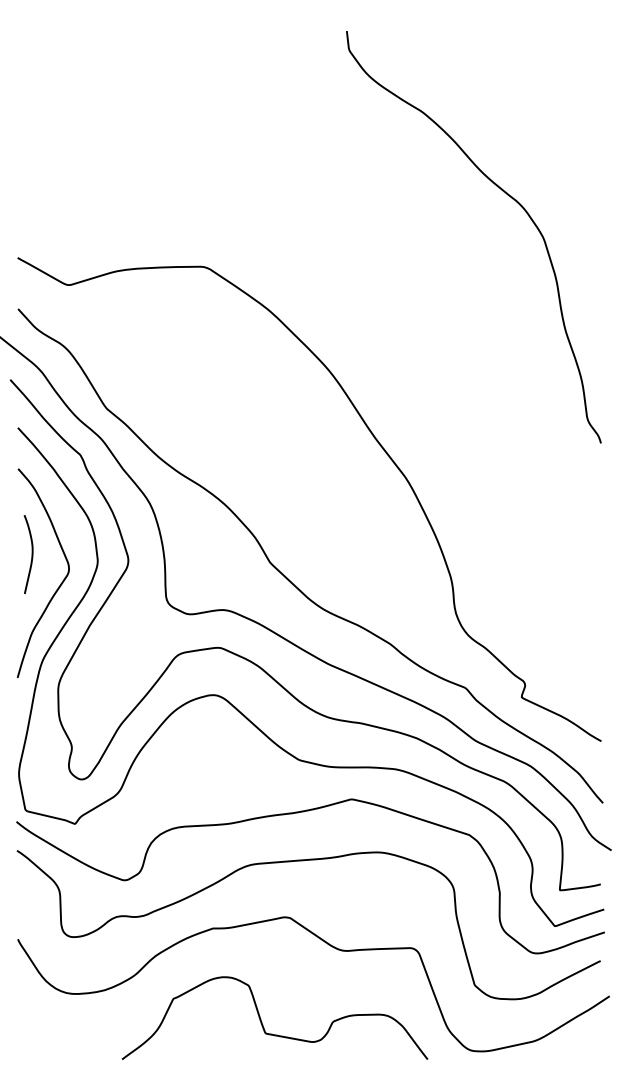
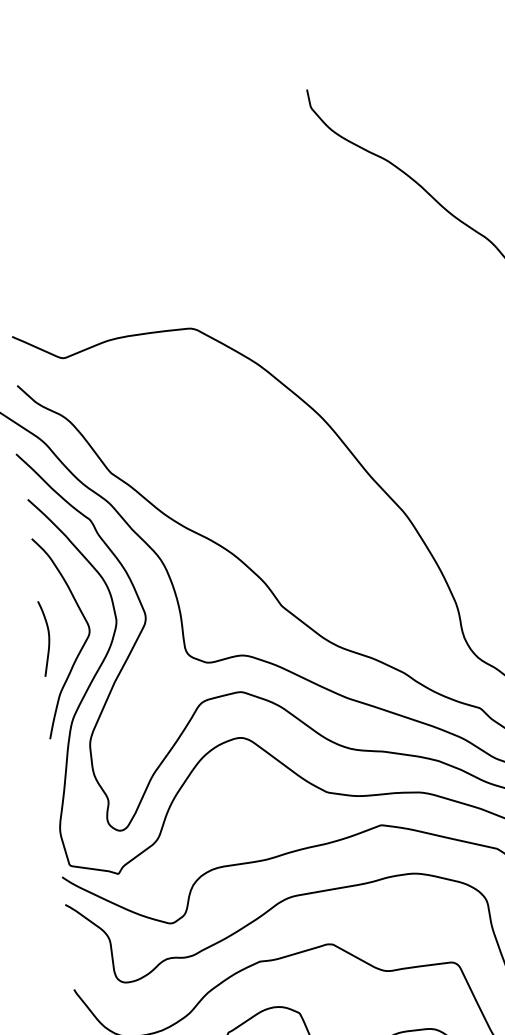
curve: (31, 554) -> (48, 638), moved

